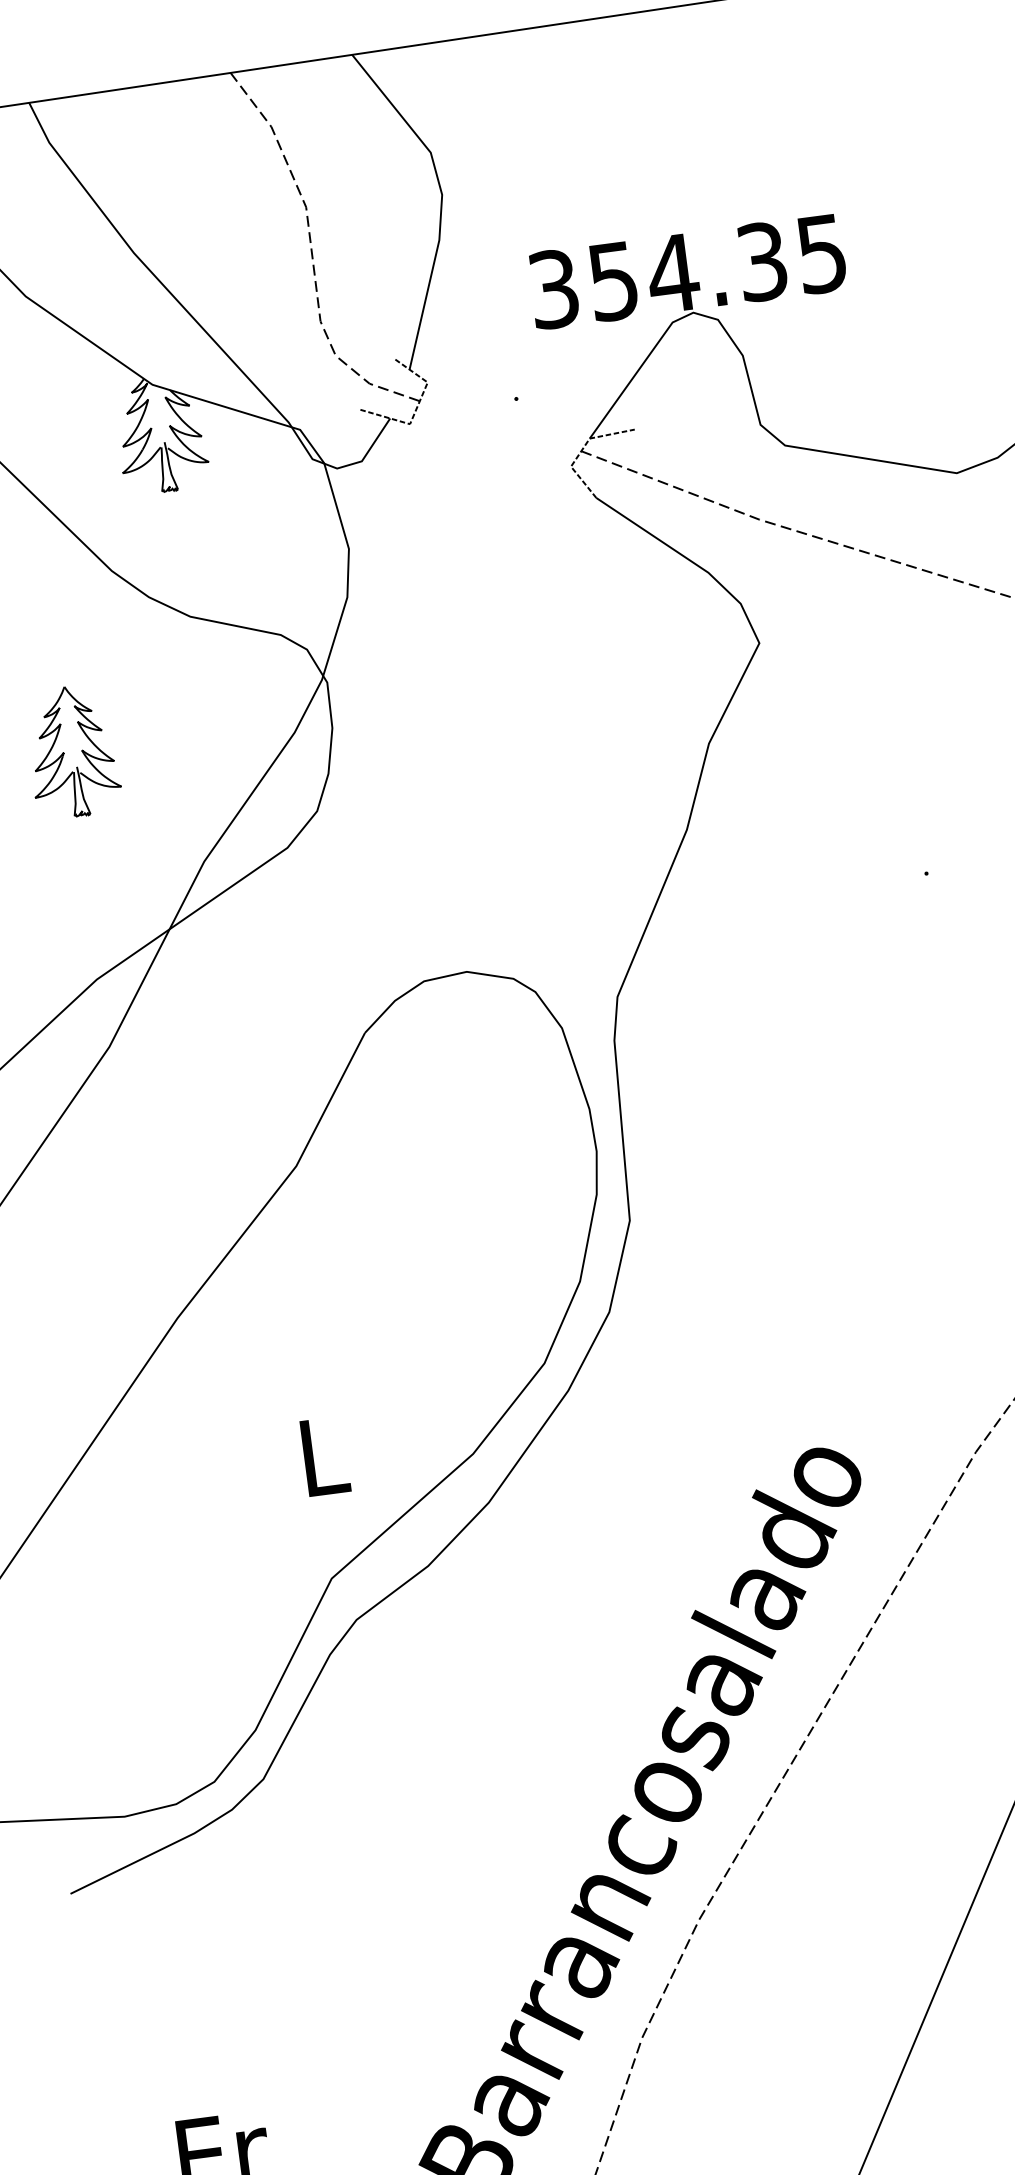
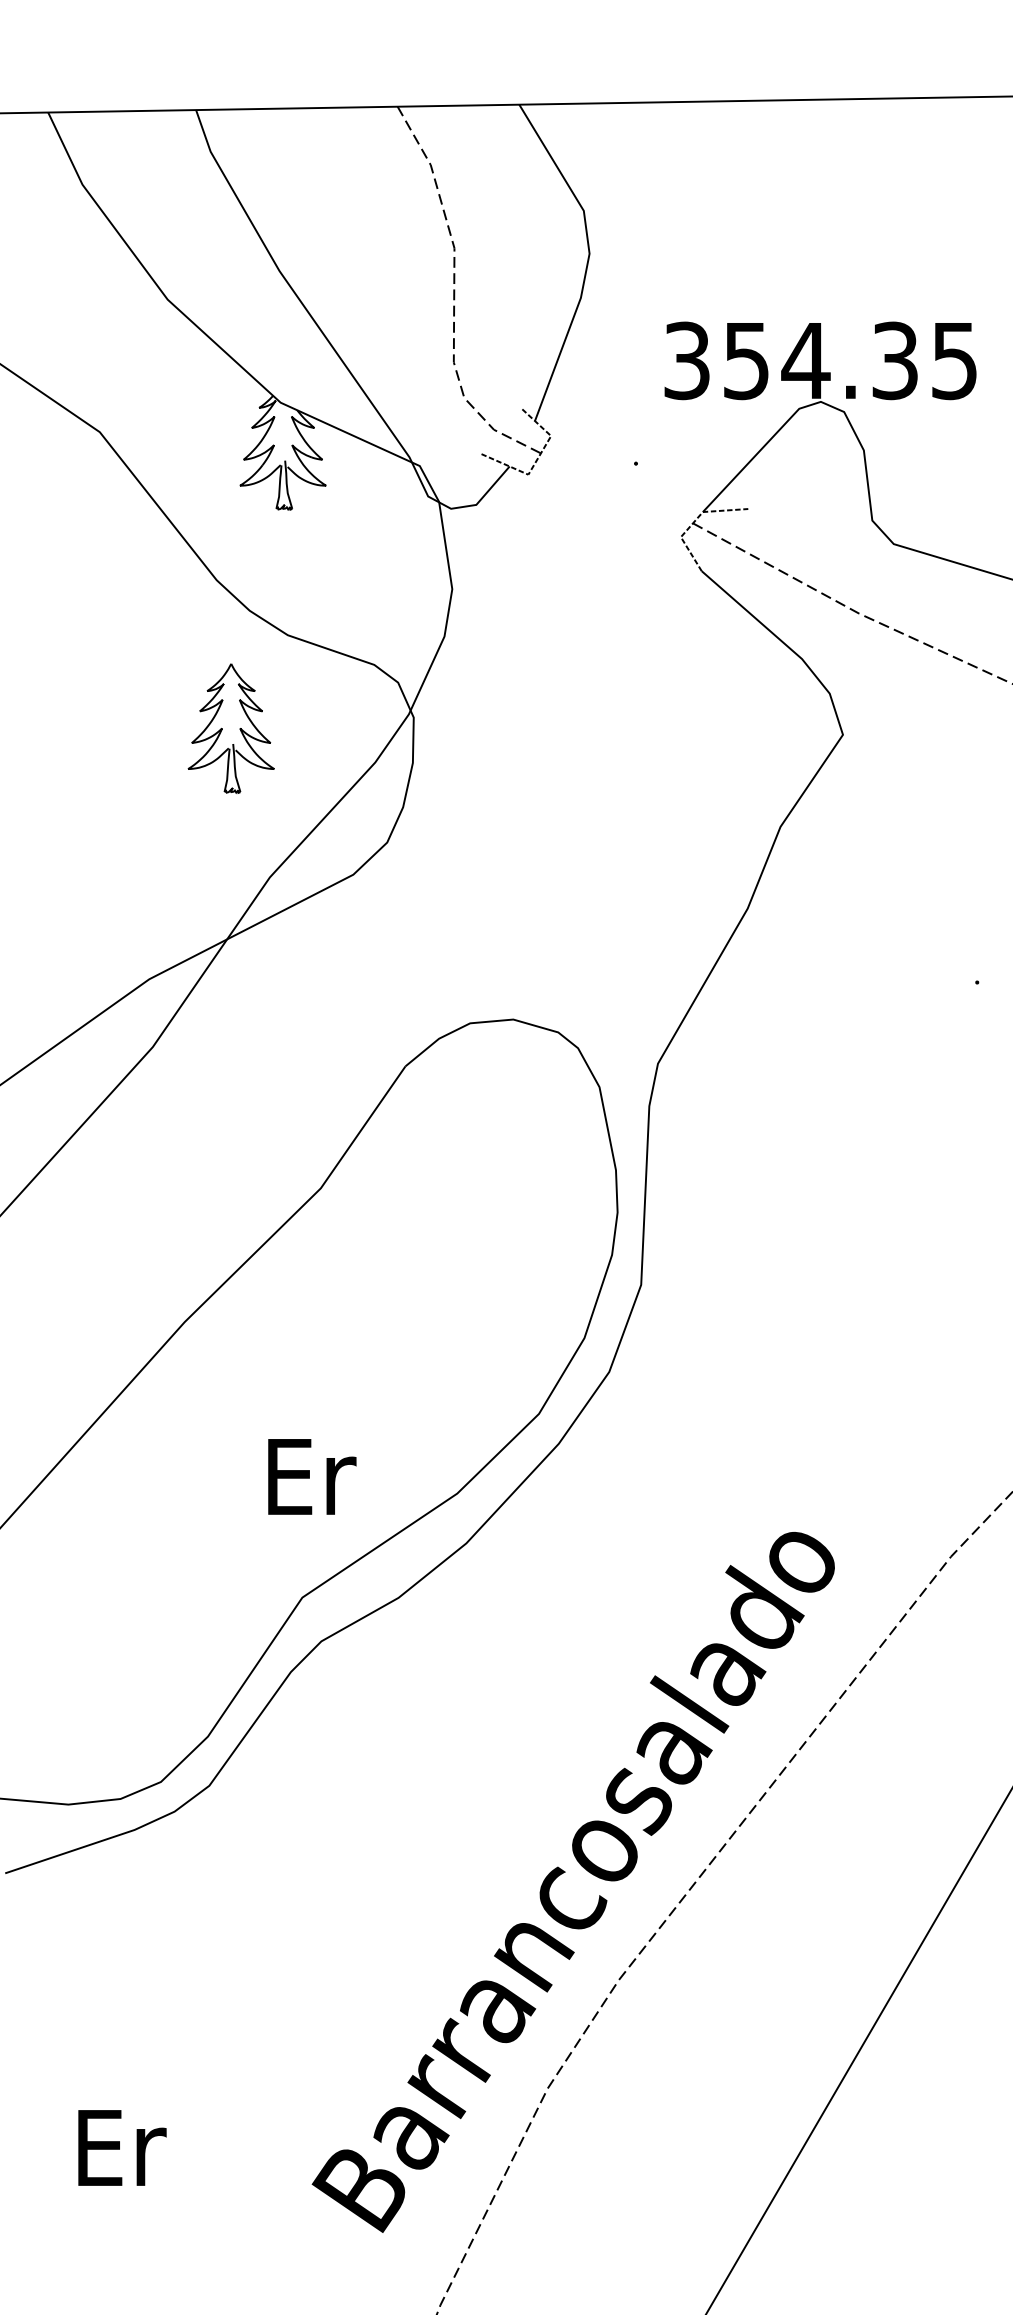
part: (72, 751) -> (230, 728), moved
text: (325, 1455) -> (312, 1476), L -> Er

